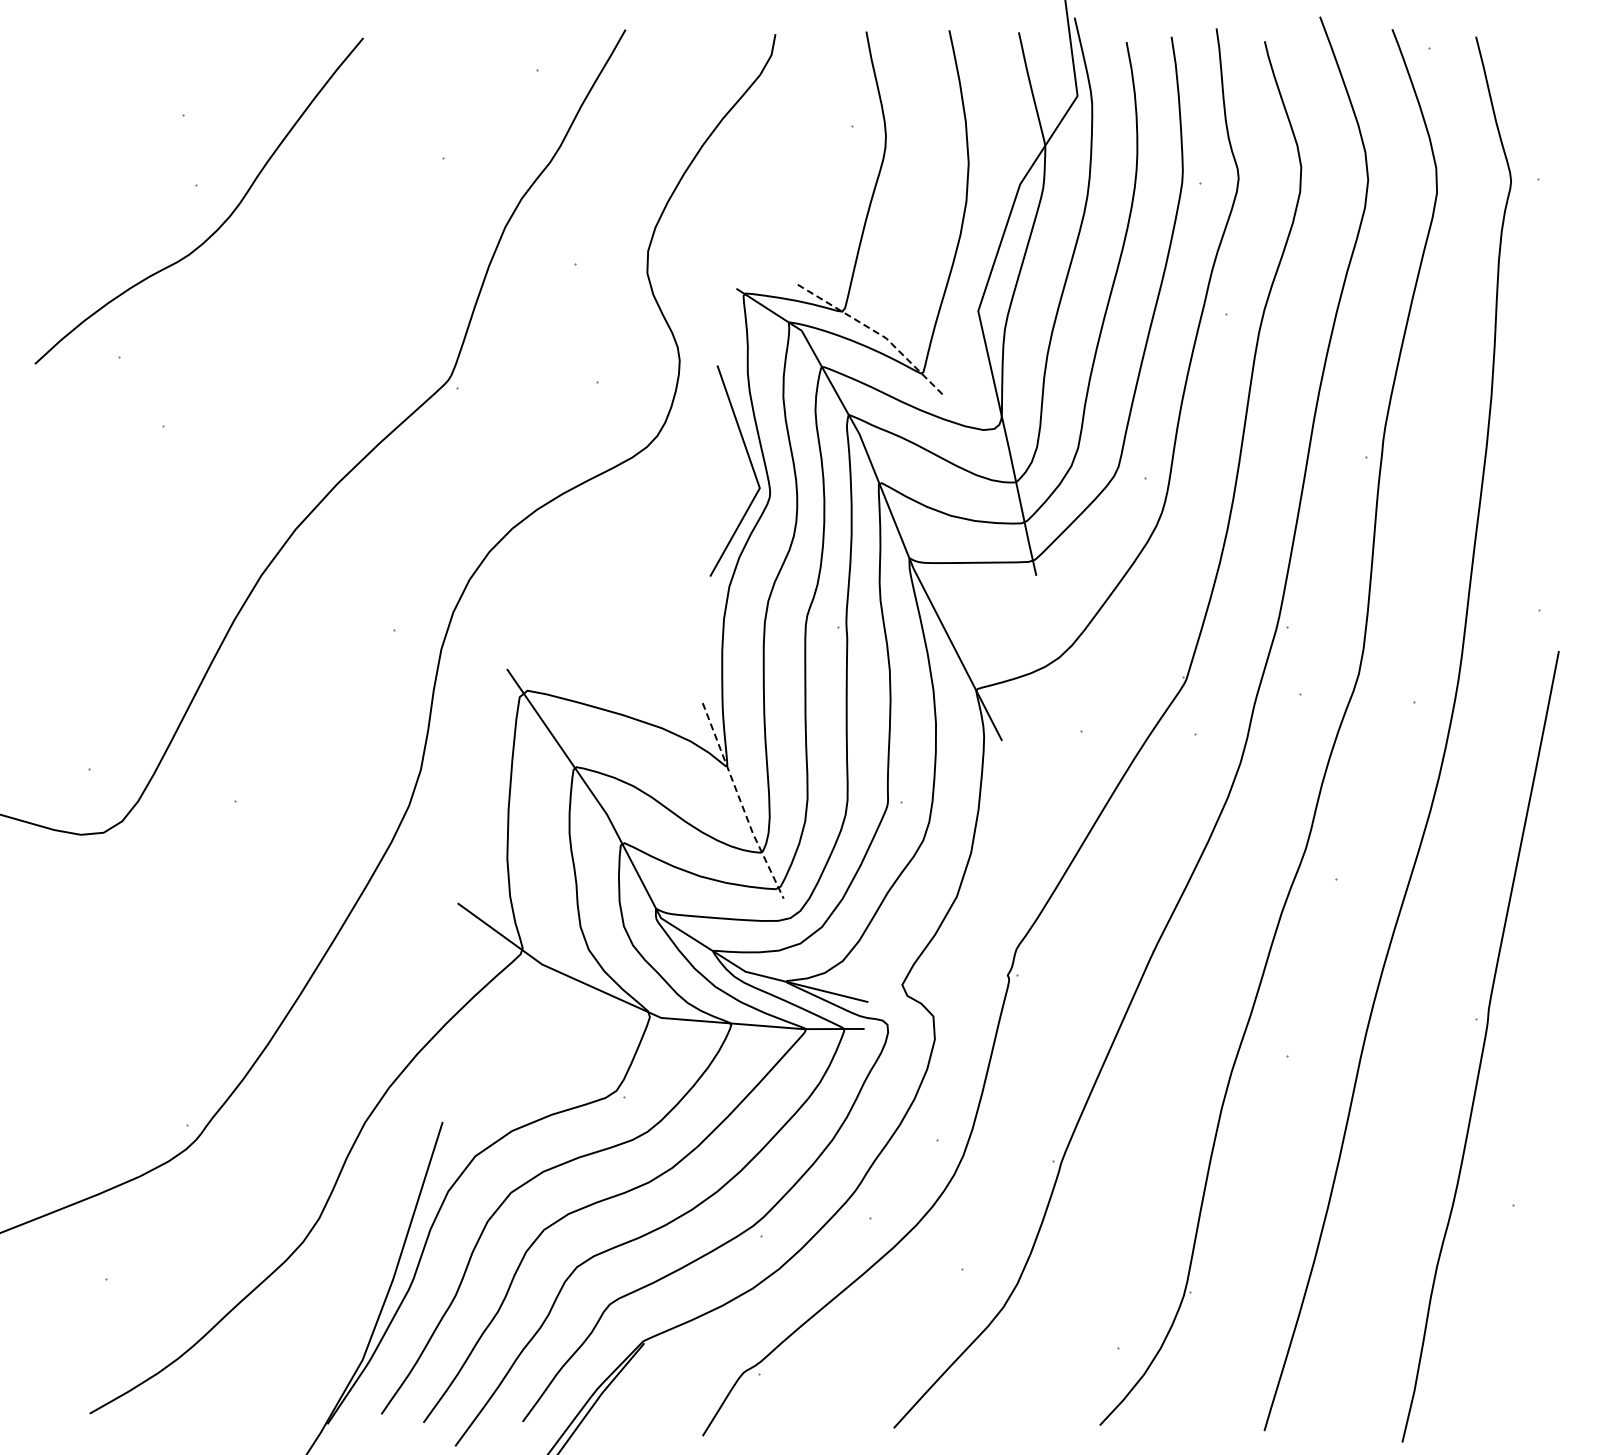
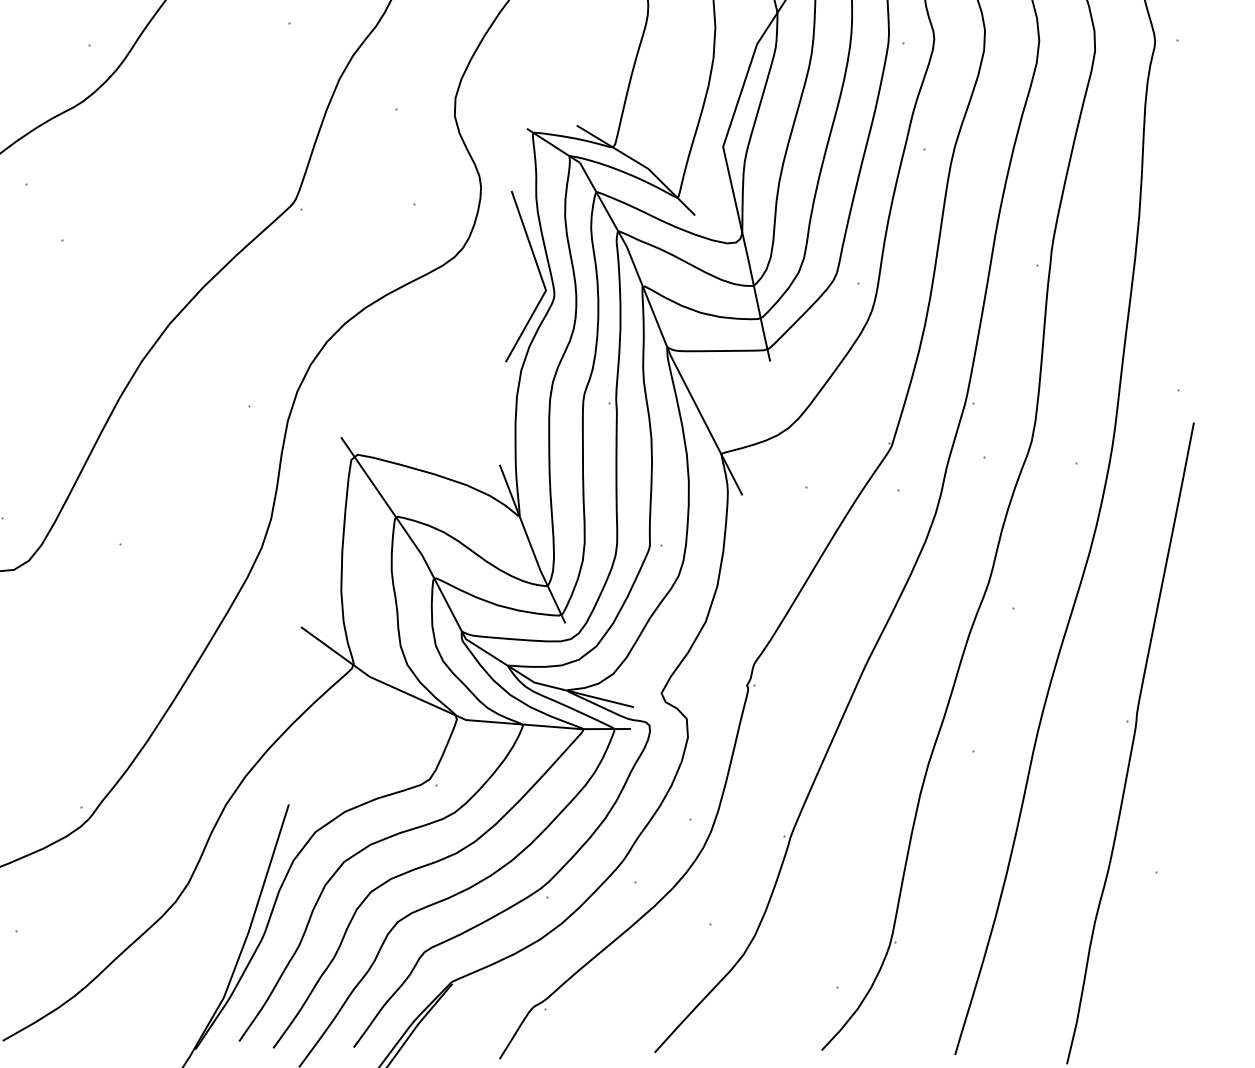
line: (877, 333) -> (641, 165), dashed -> solid
line: (741, 802) -> (531, 545), dashed -> solid

